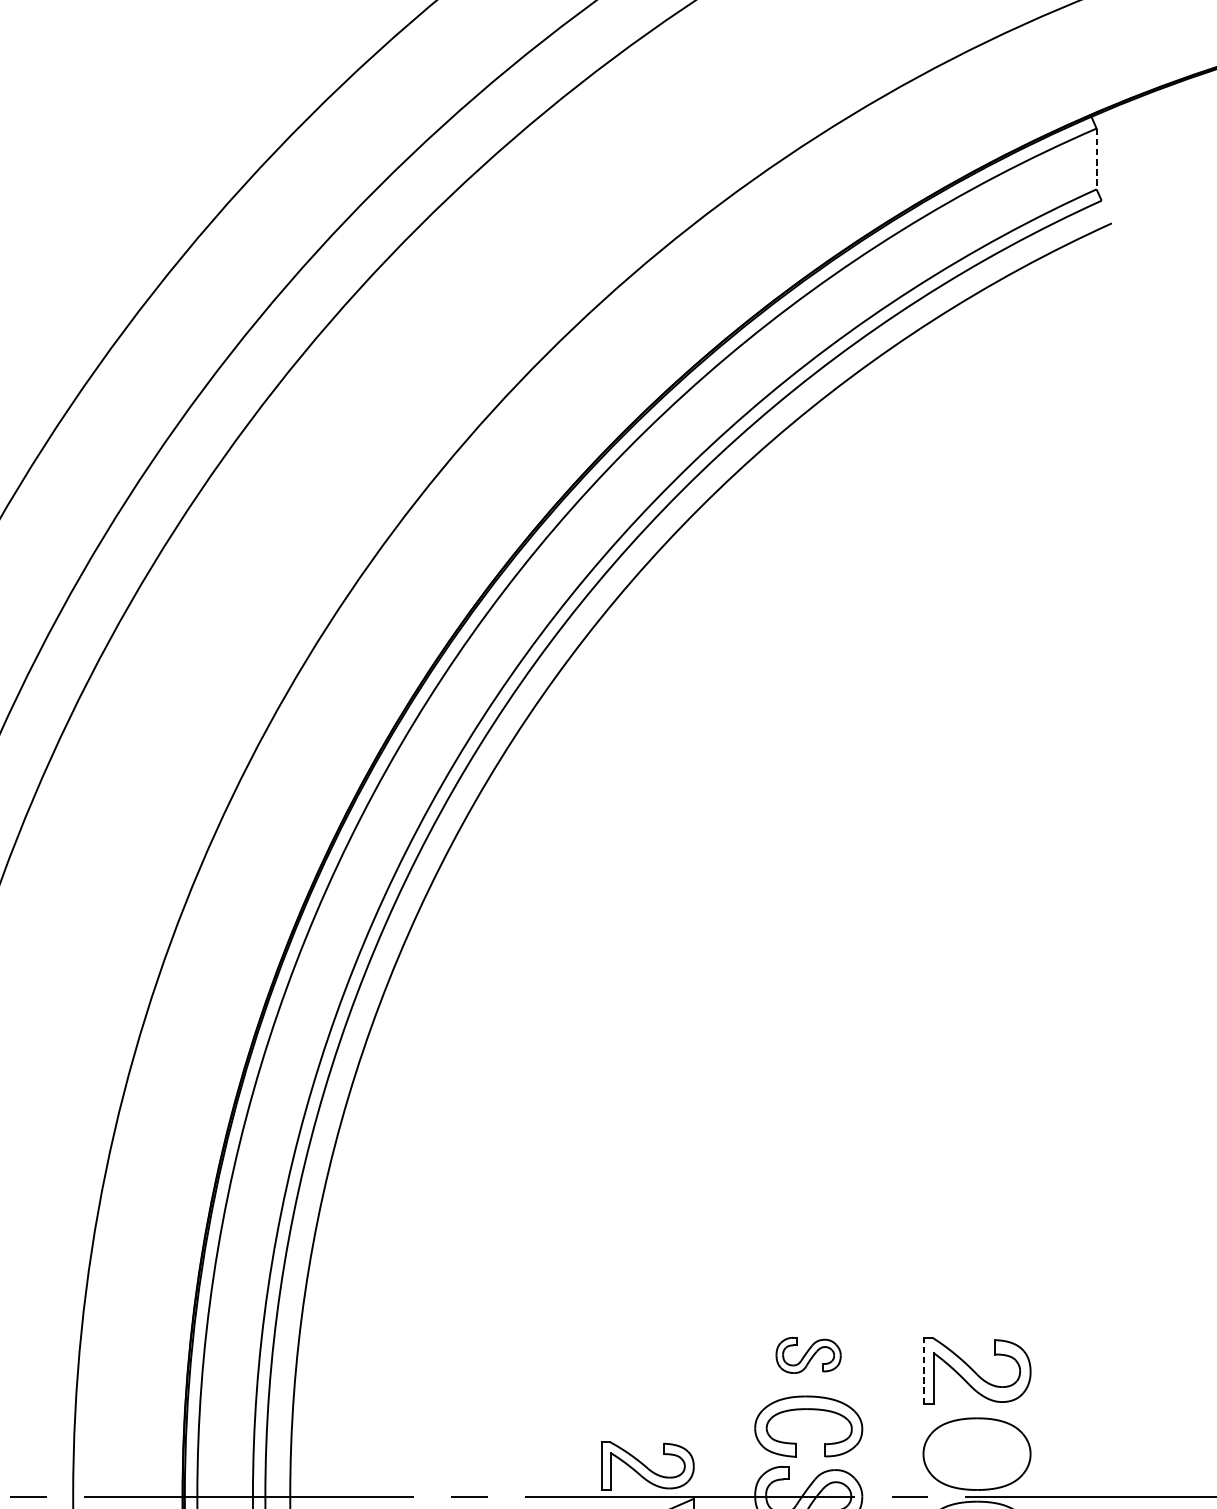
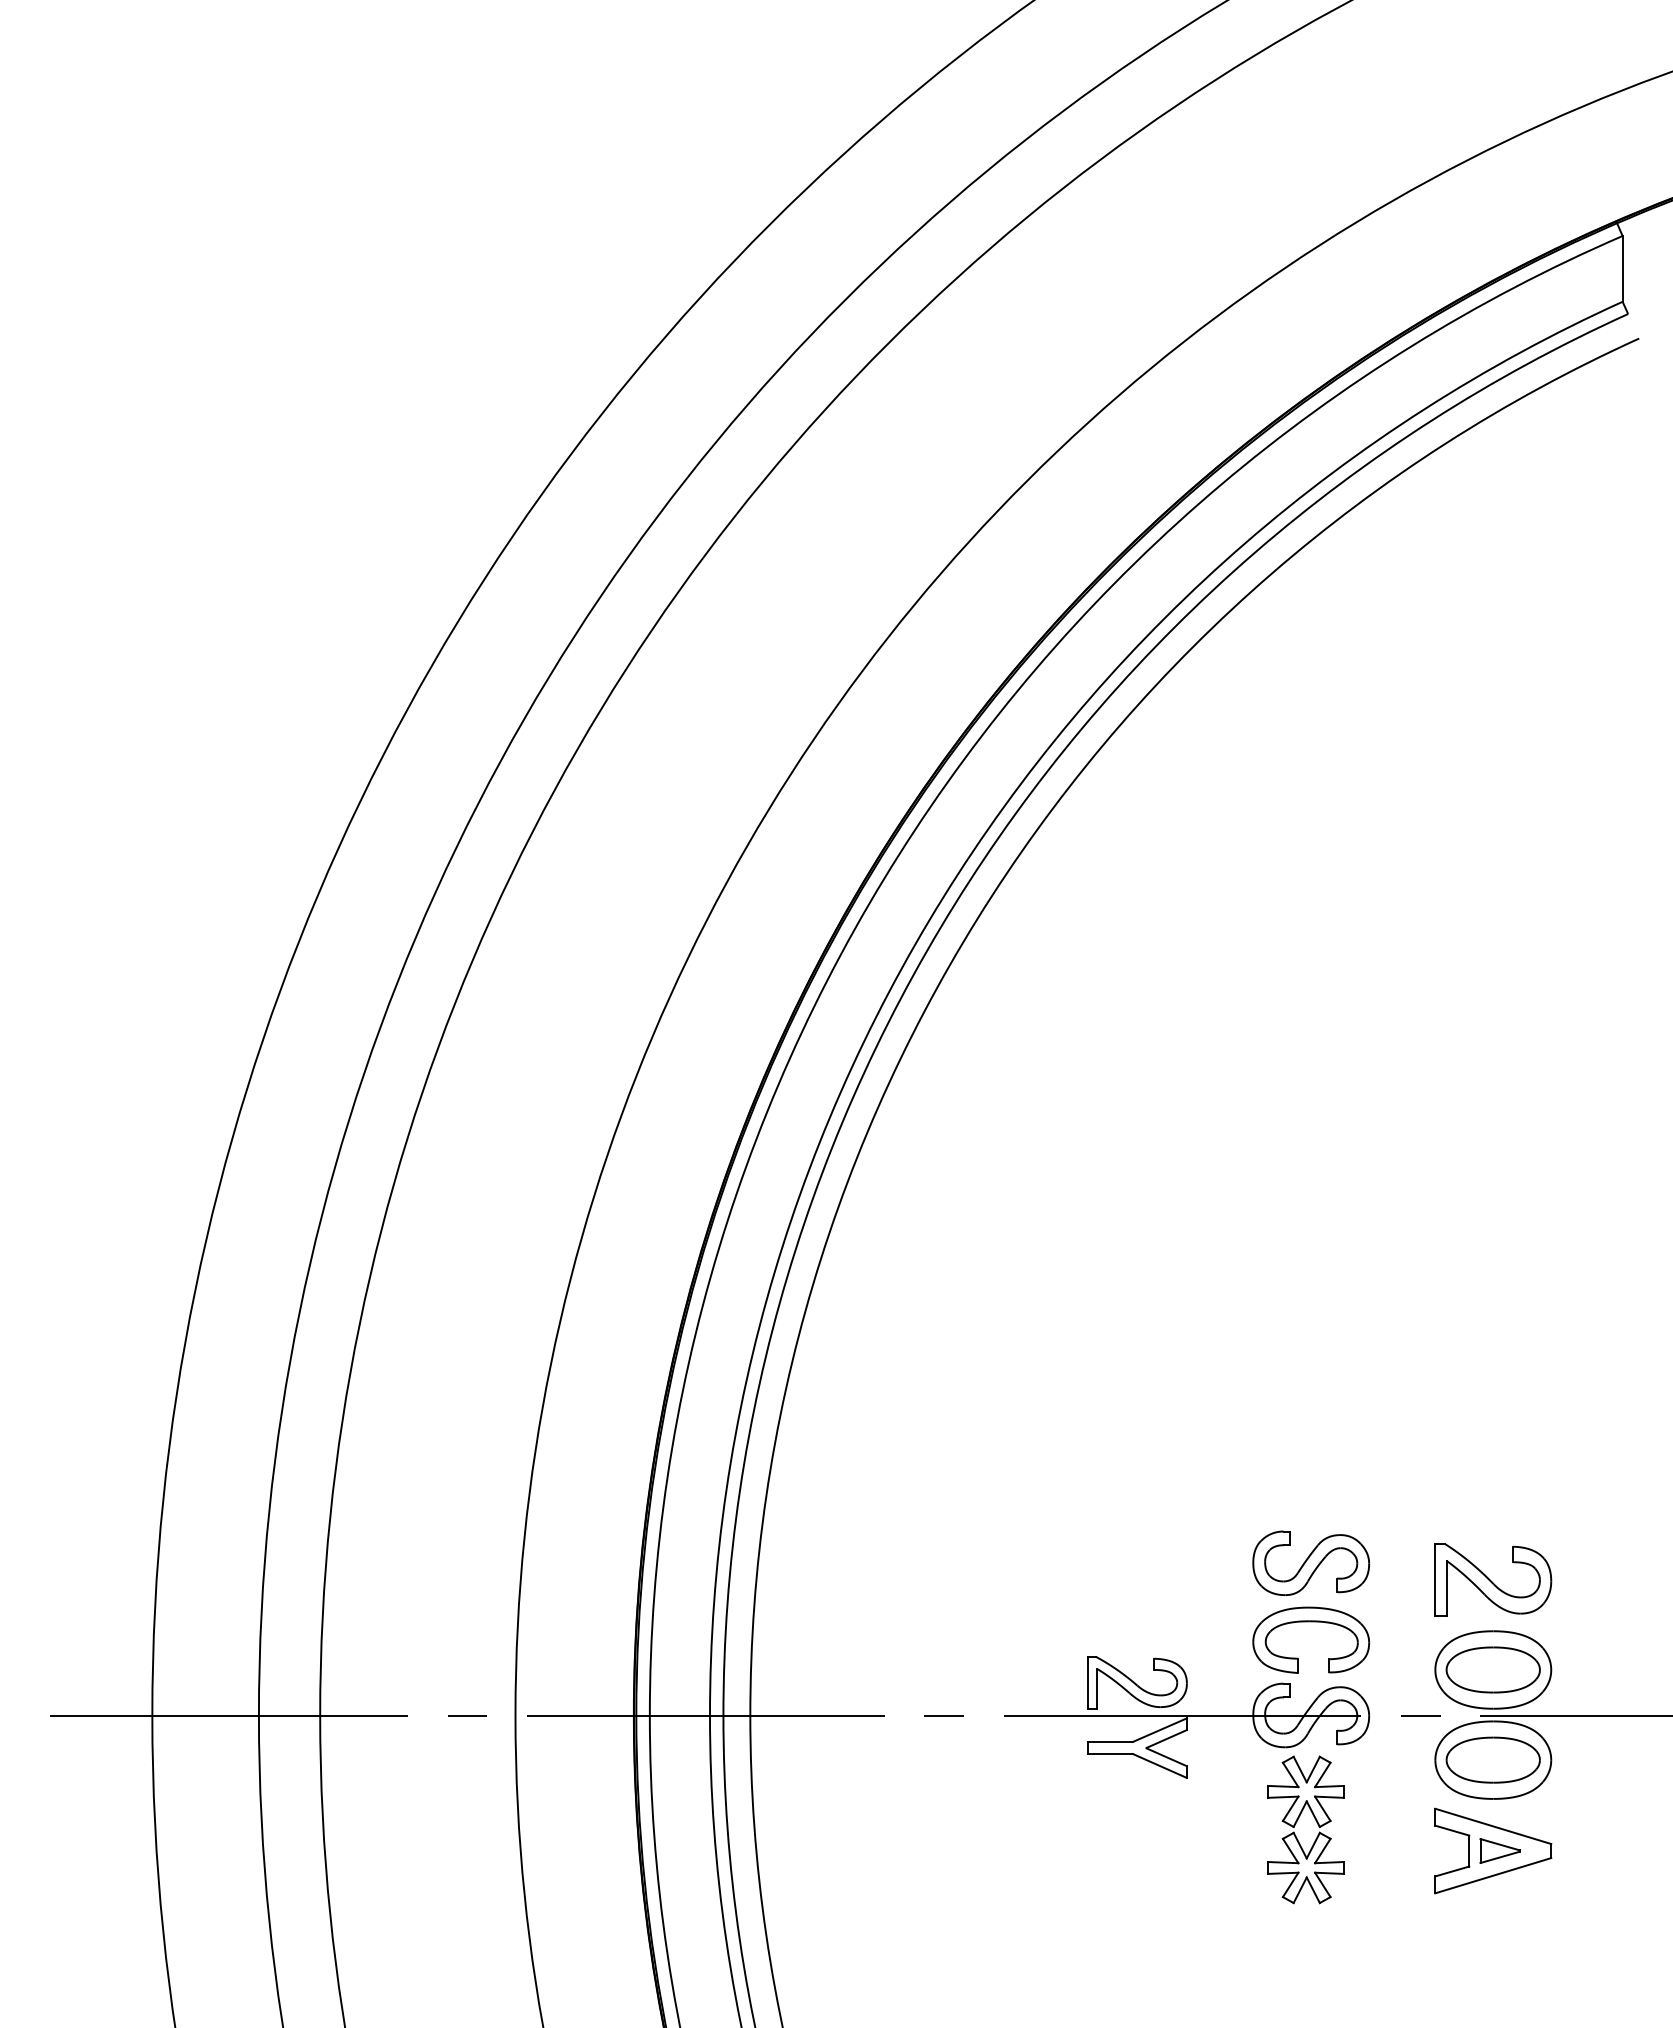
line: (1096, 158) -> (1622, 268), dashed -> solid
part: (808, 1354) -> (1310, 1562), size x1.67
line: (923, 1370) -> (1435, 1579), dashed -> solid
part: (976, 1453) -> (1492, 1669), added

